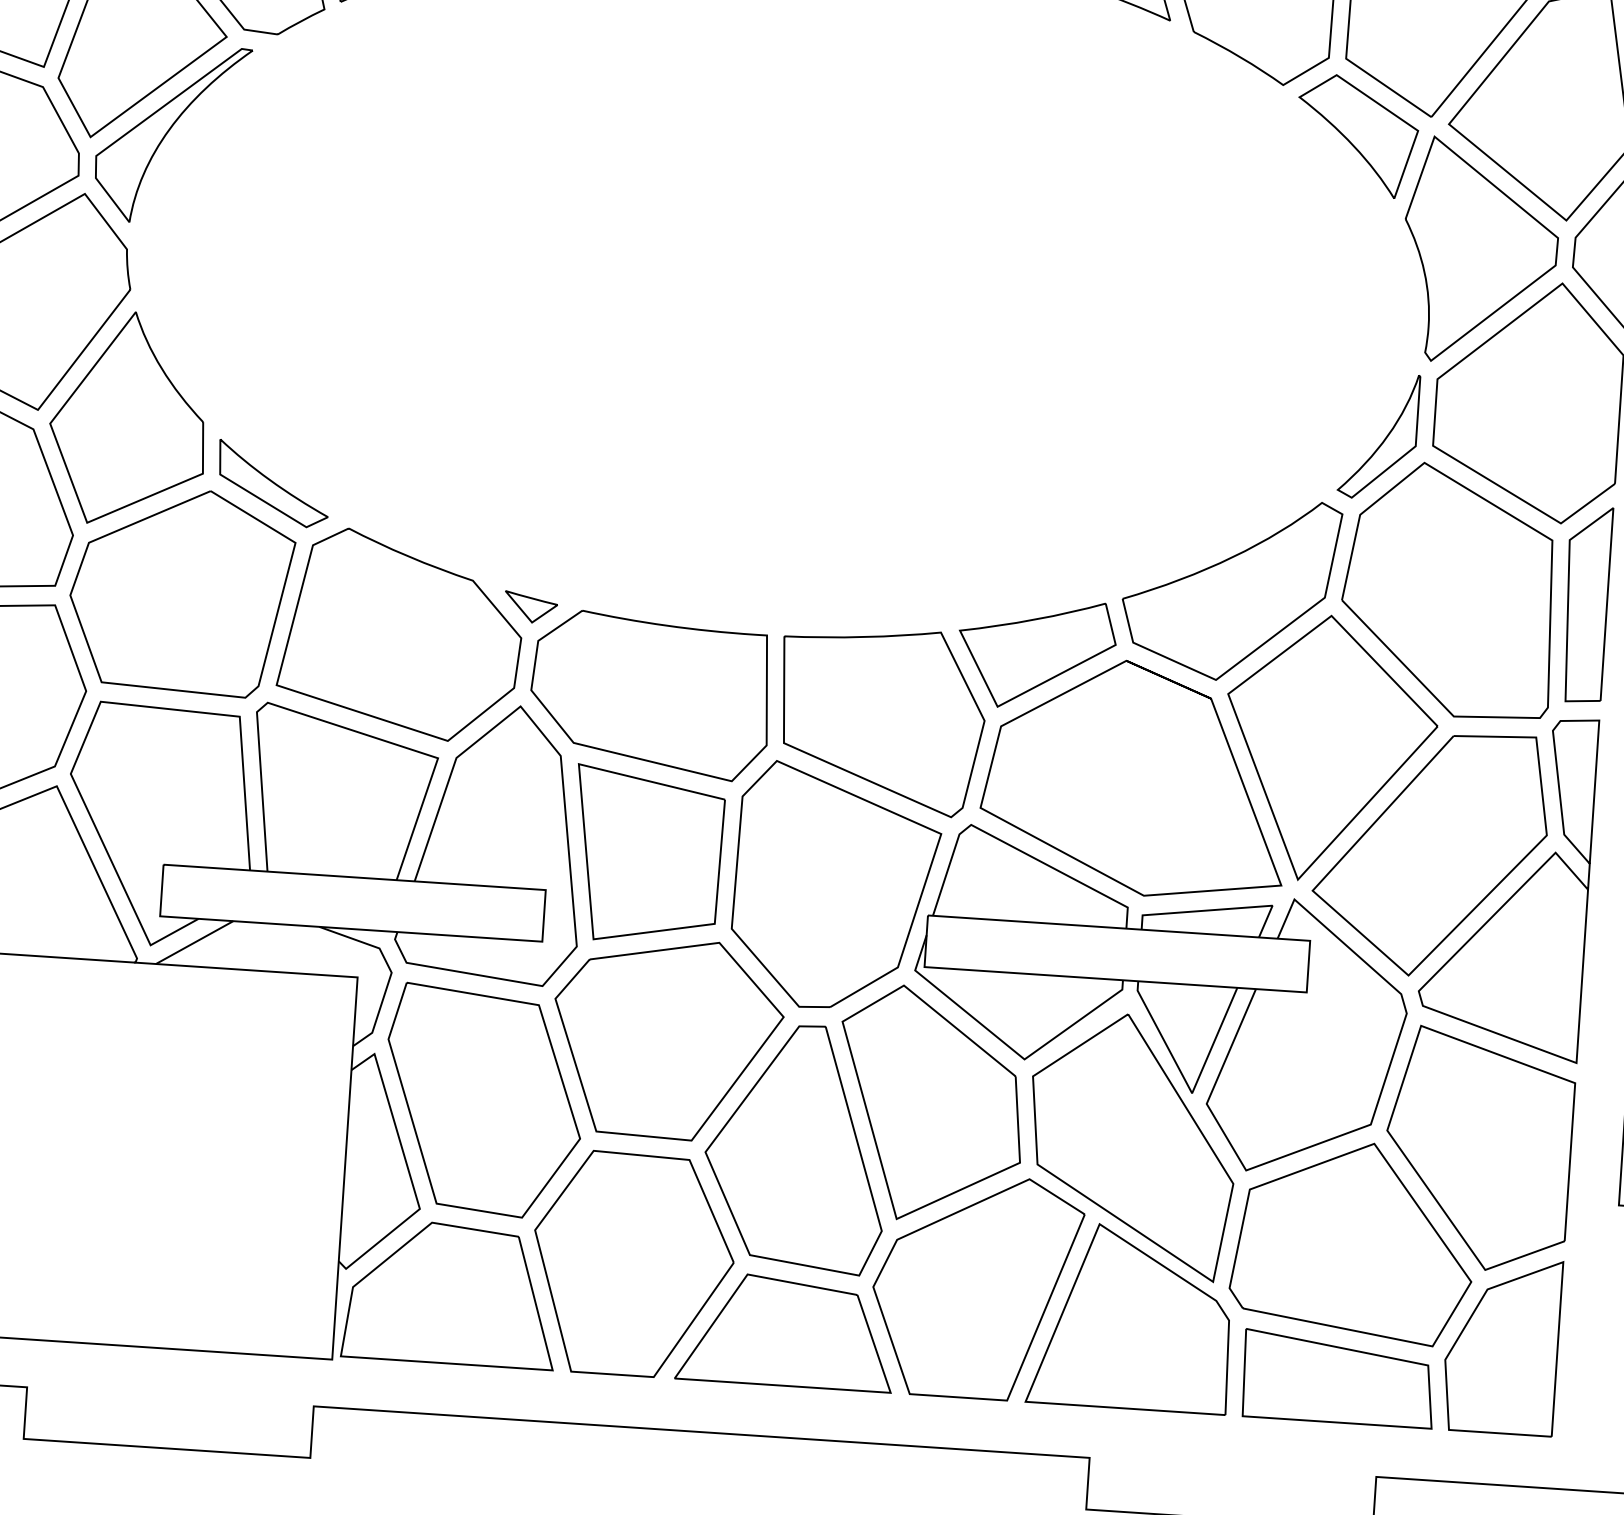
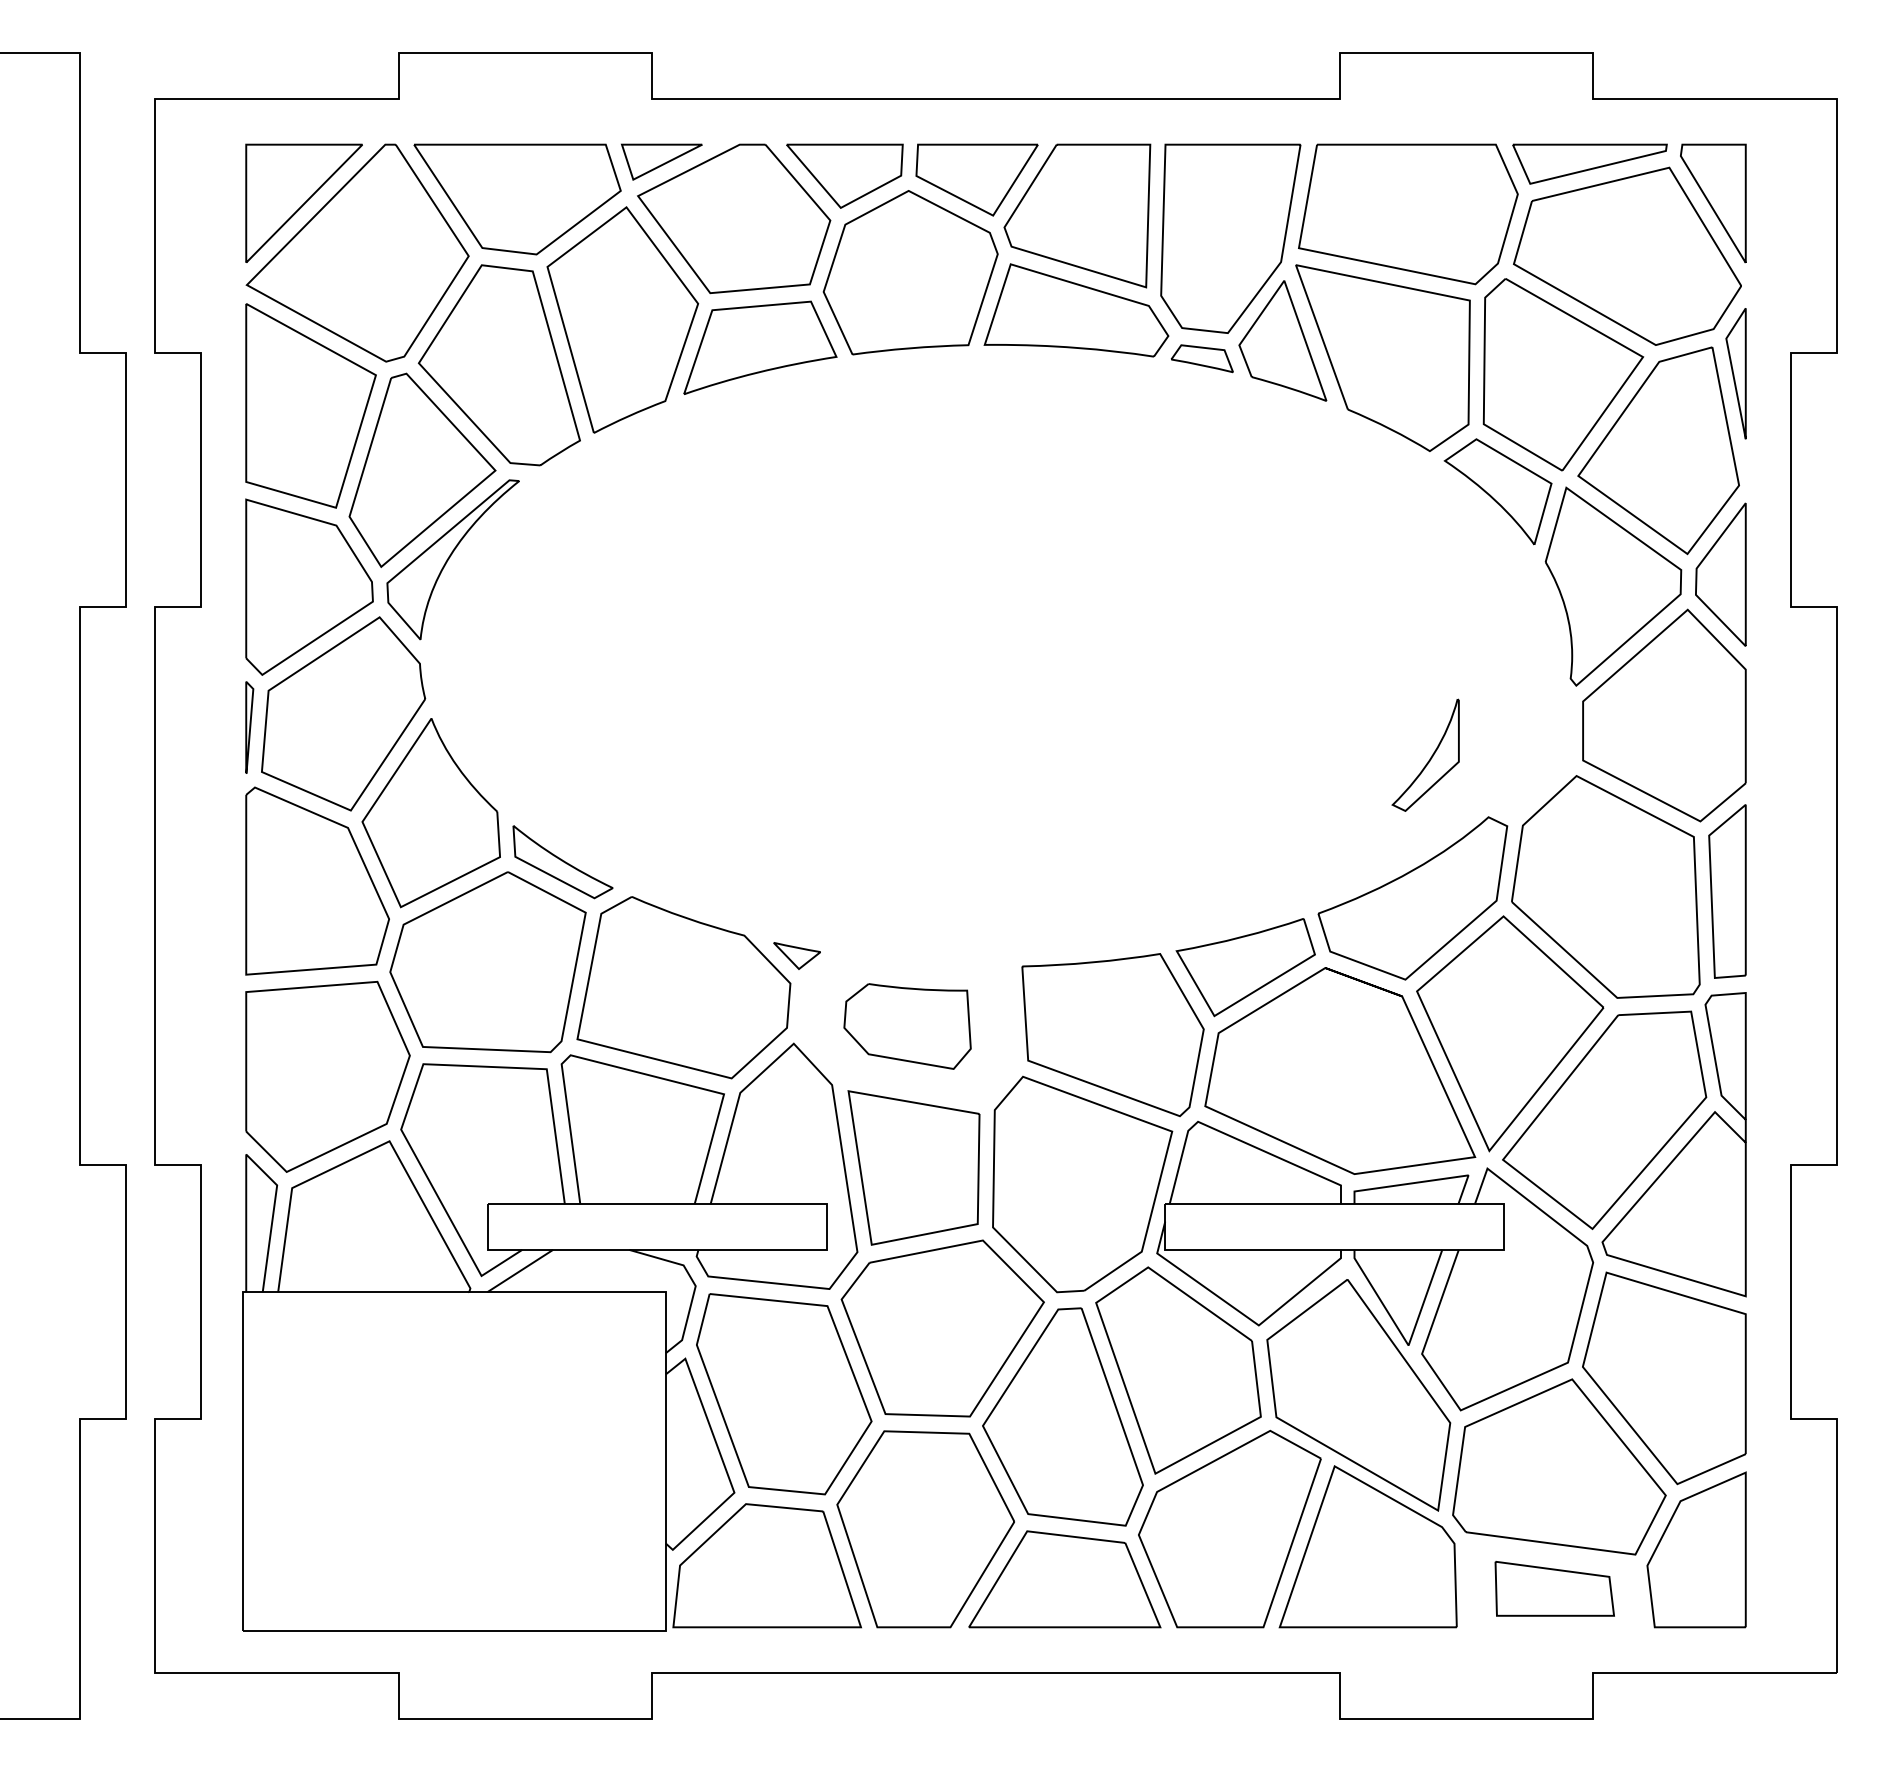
part: (1378, 435) -> (1425, 754), moved
part: (650, 695) -> (907, 1026), size x0.6
part: (1338, 1378) -> (1554, 1588), size x0.7

